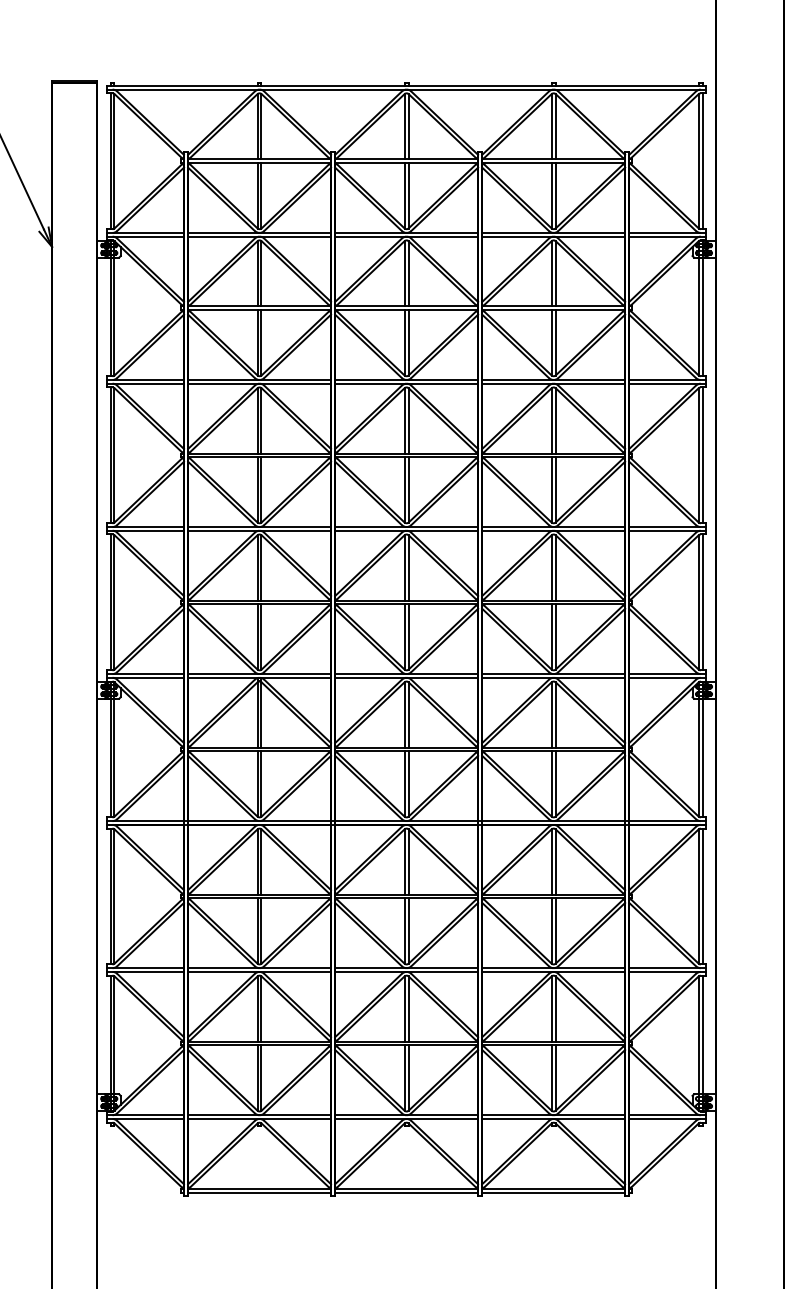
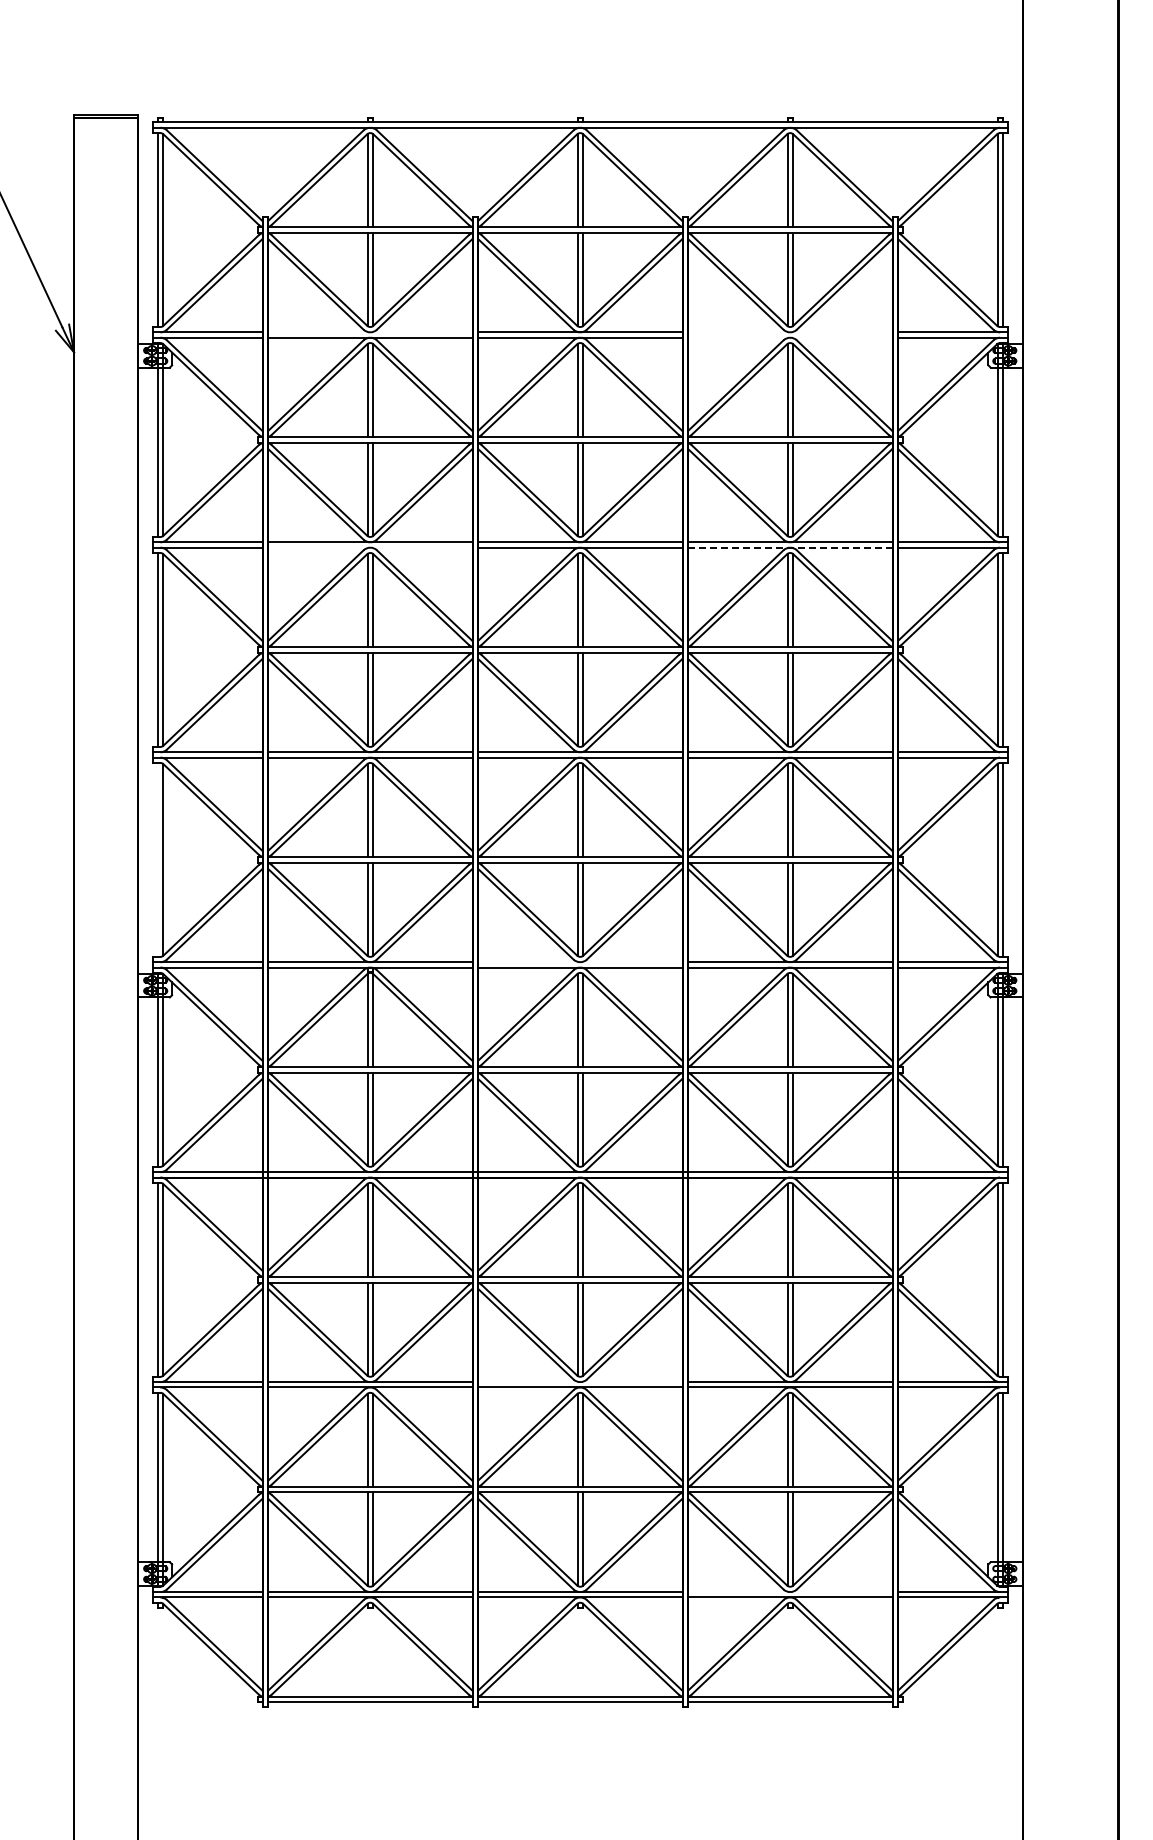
line: (259, 233) -> (370, 332), removed
line: (553, 233) -> (789, 332), removed
line: (553, 236) -> (789, 337), removed
line: (259, 383) -> (370, 547), removed
line: (553, 383) -> (789, 547), solid -> dashed
line: (110, 602) -> (157, 859), removed
line: (406, 674) -> (579, 962), removed
line: (406, 968) -> (579, 1382), removed
line: (553, 1115) -> (789, 1592), removed

